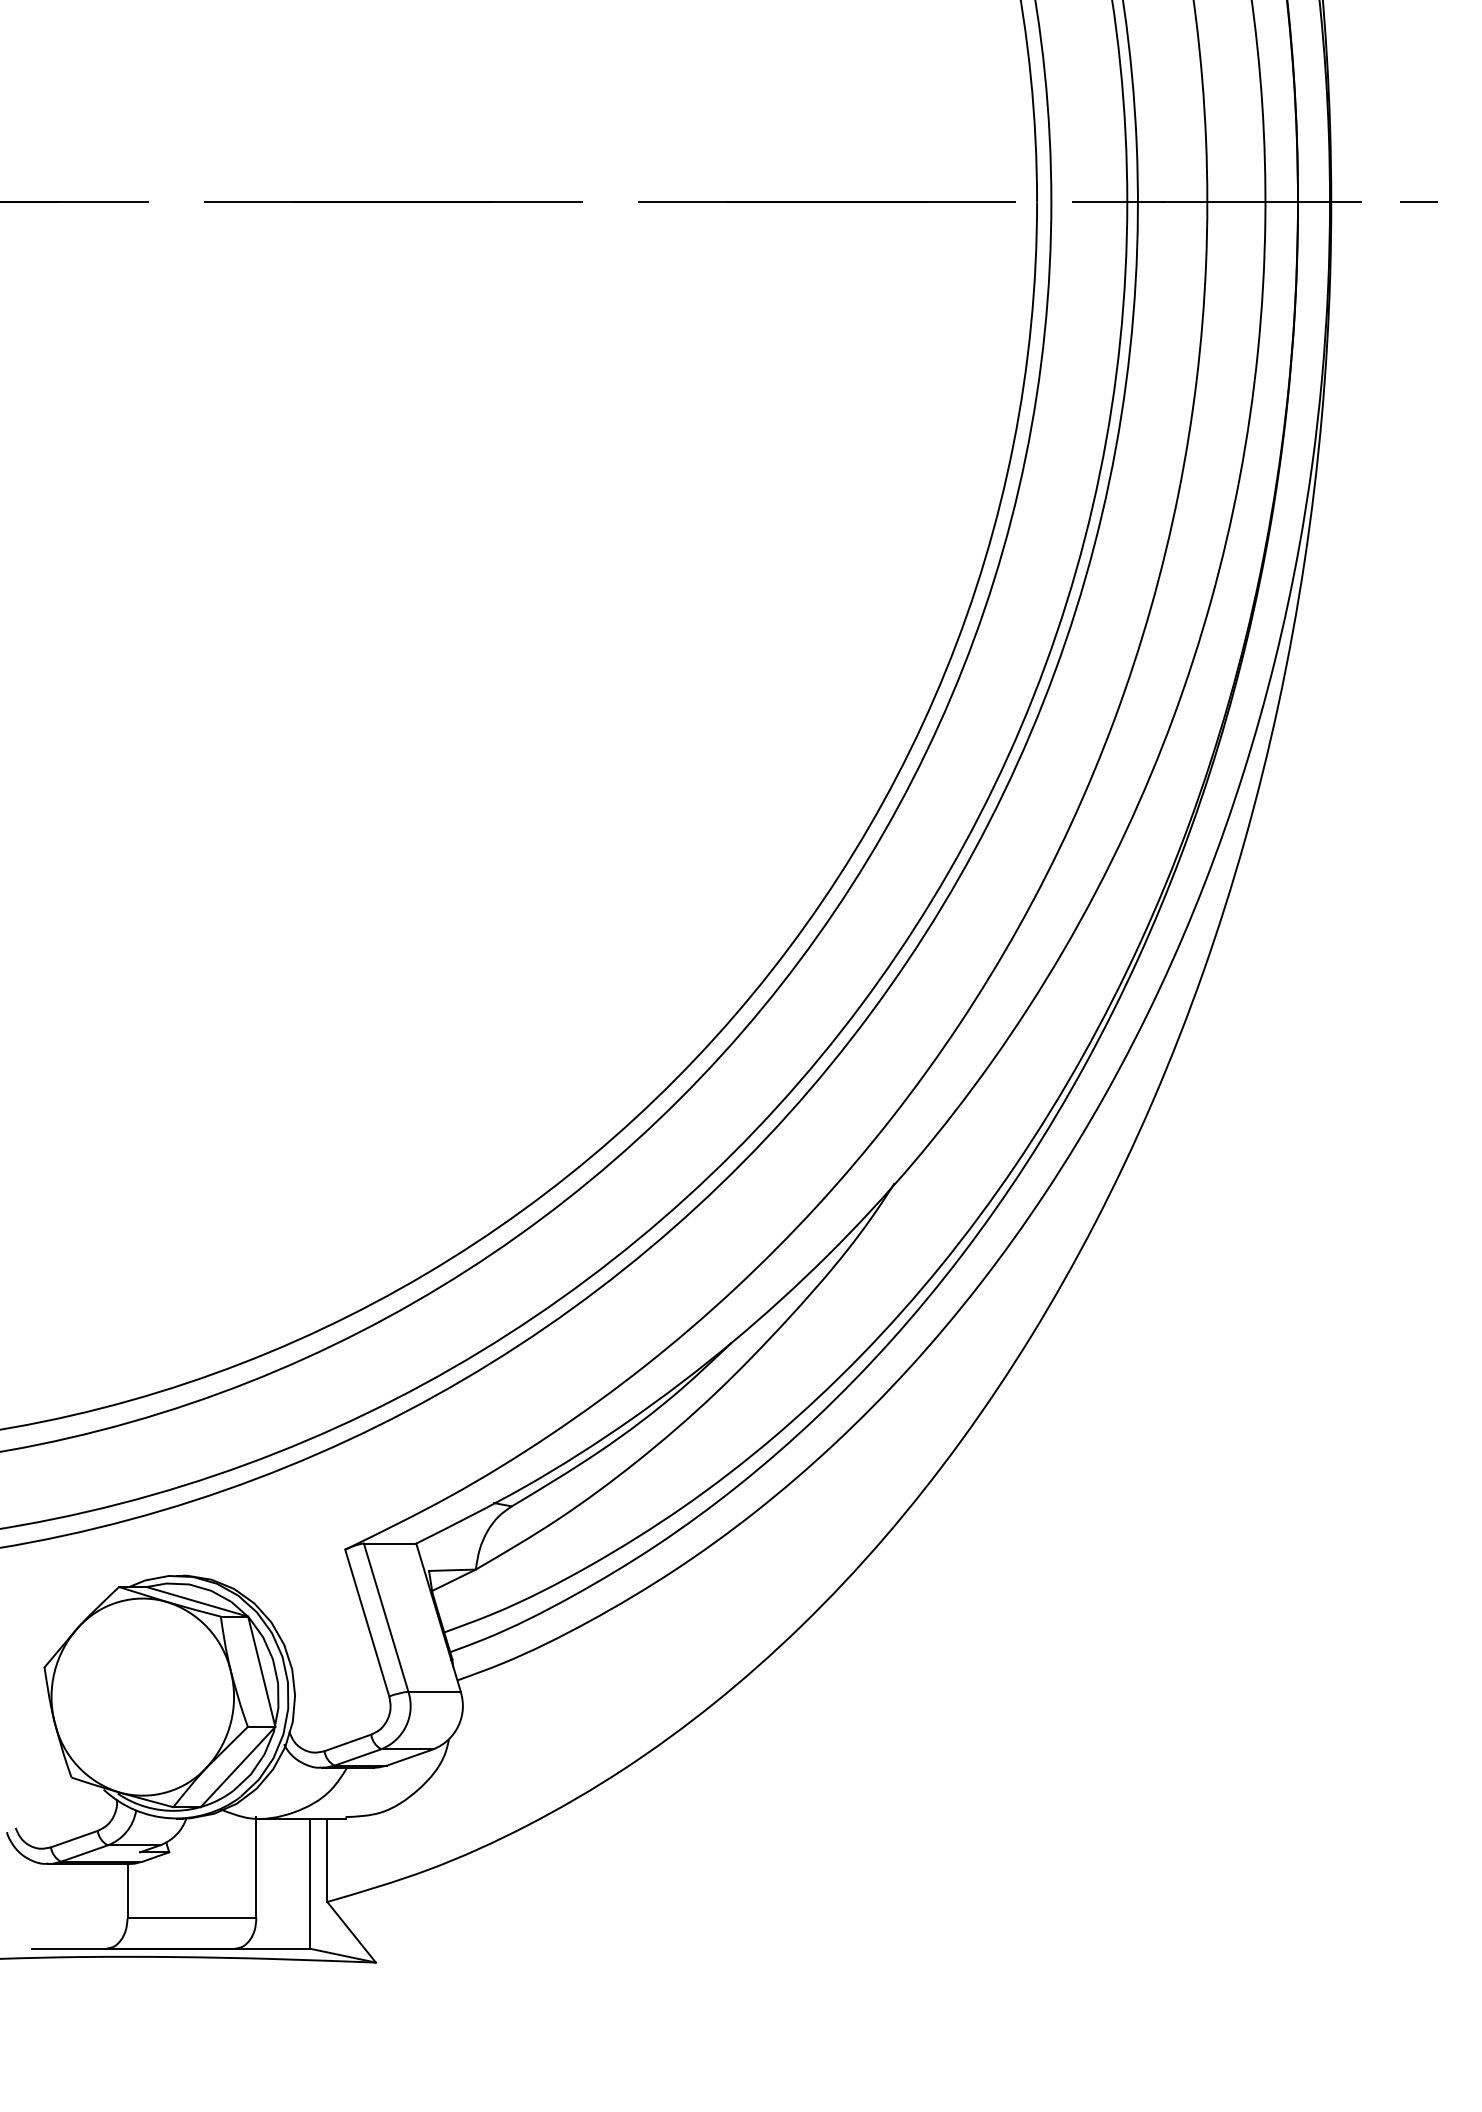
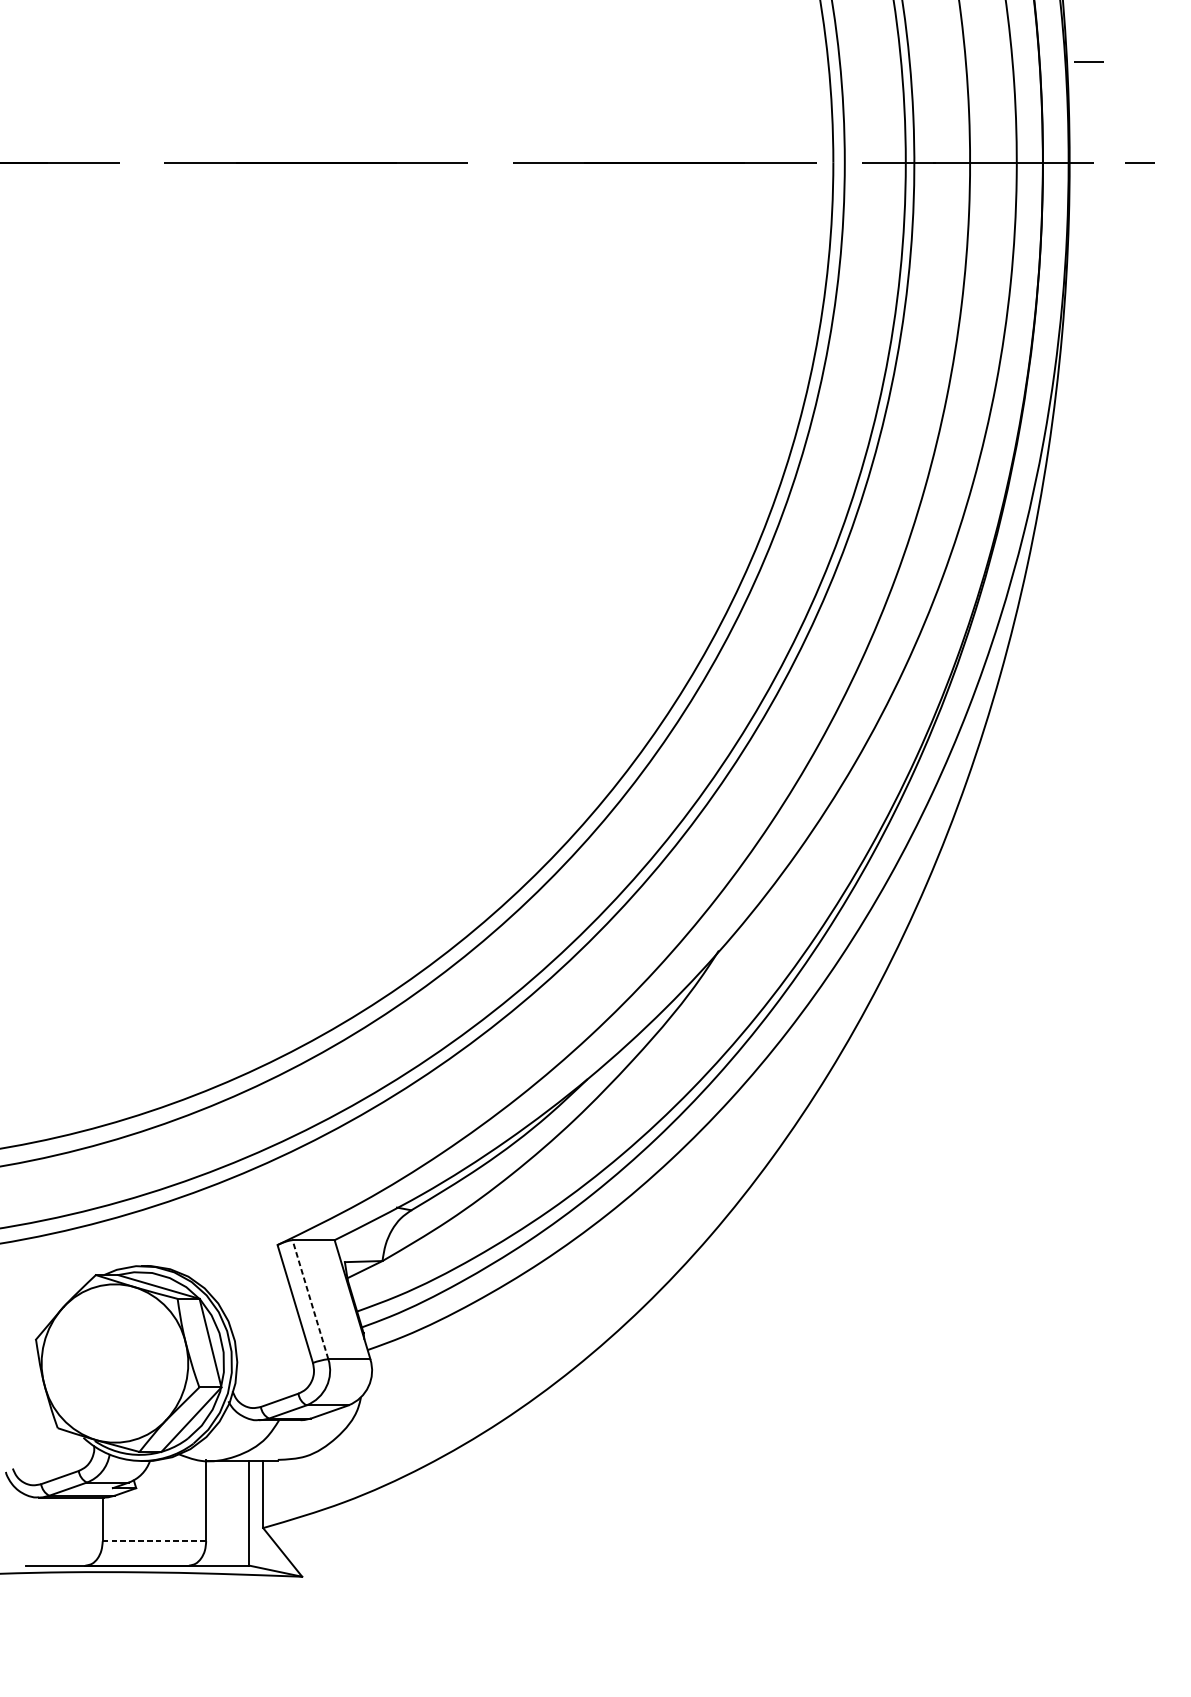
line: (1355, 76) -> (1089, 61), added
line: (386, 1617) -> (310, 1299), solid -> dashed
line: (192, 1918) -> (154, 1541), solid -> dashed

